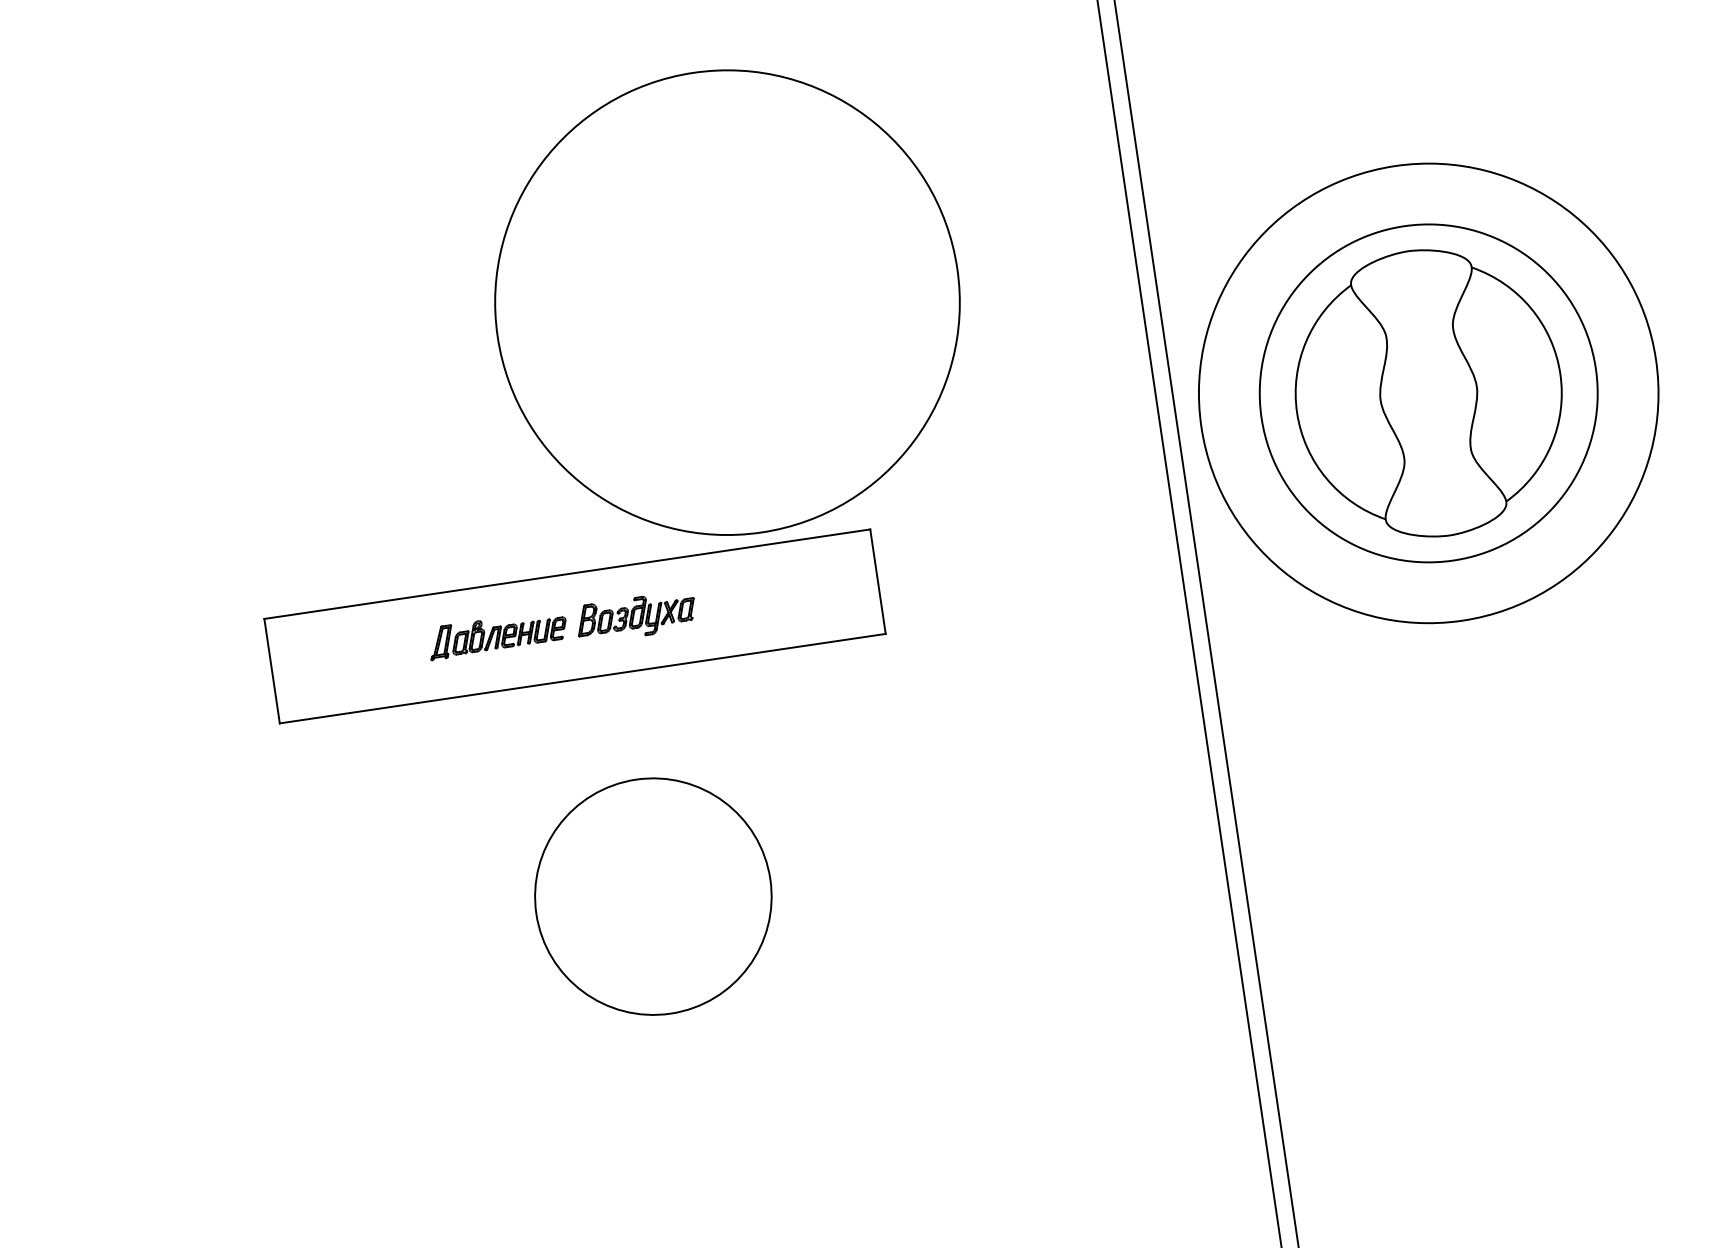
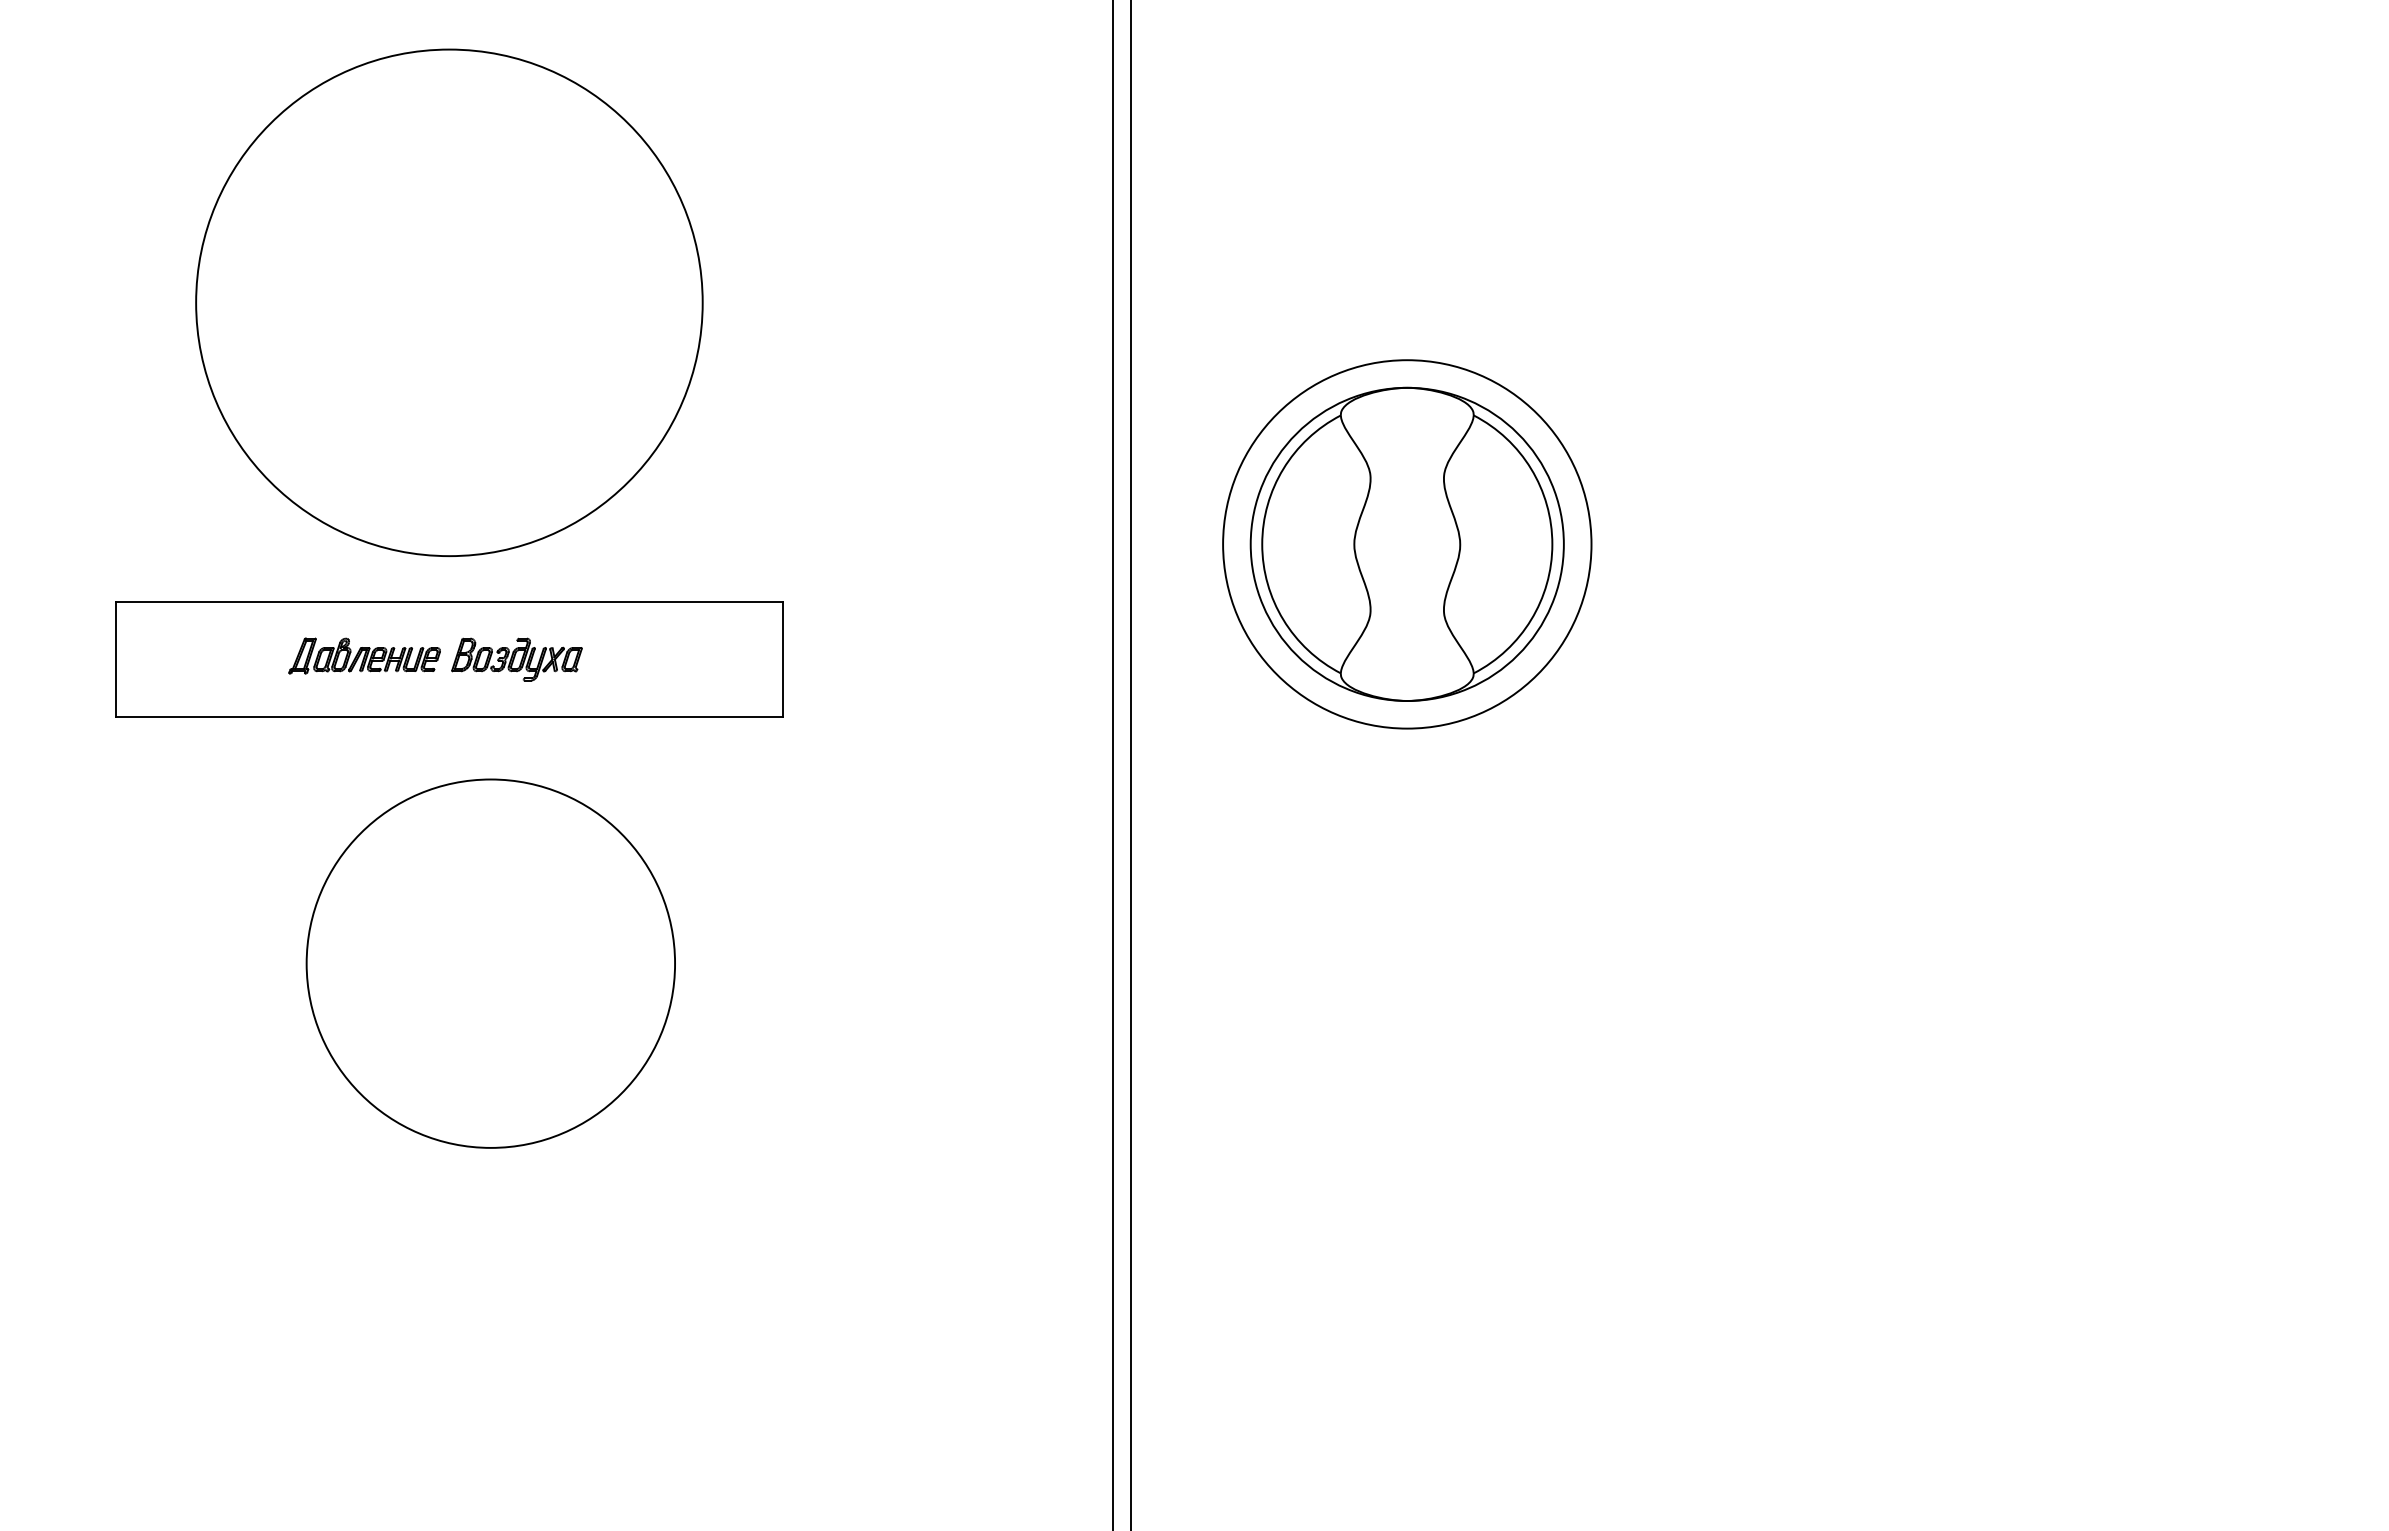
circle: (727, 302) -> (449, 302), moved
circle: (1427, 392) -> (1406, 543), size x0.62
circle: (653, 896) -> (490, 963), size x1.43

